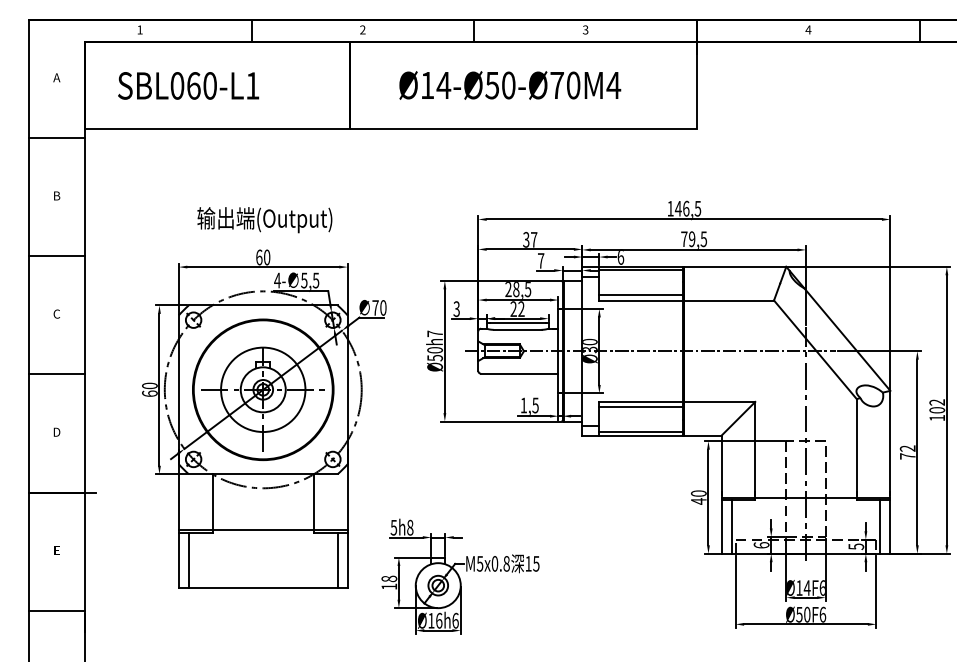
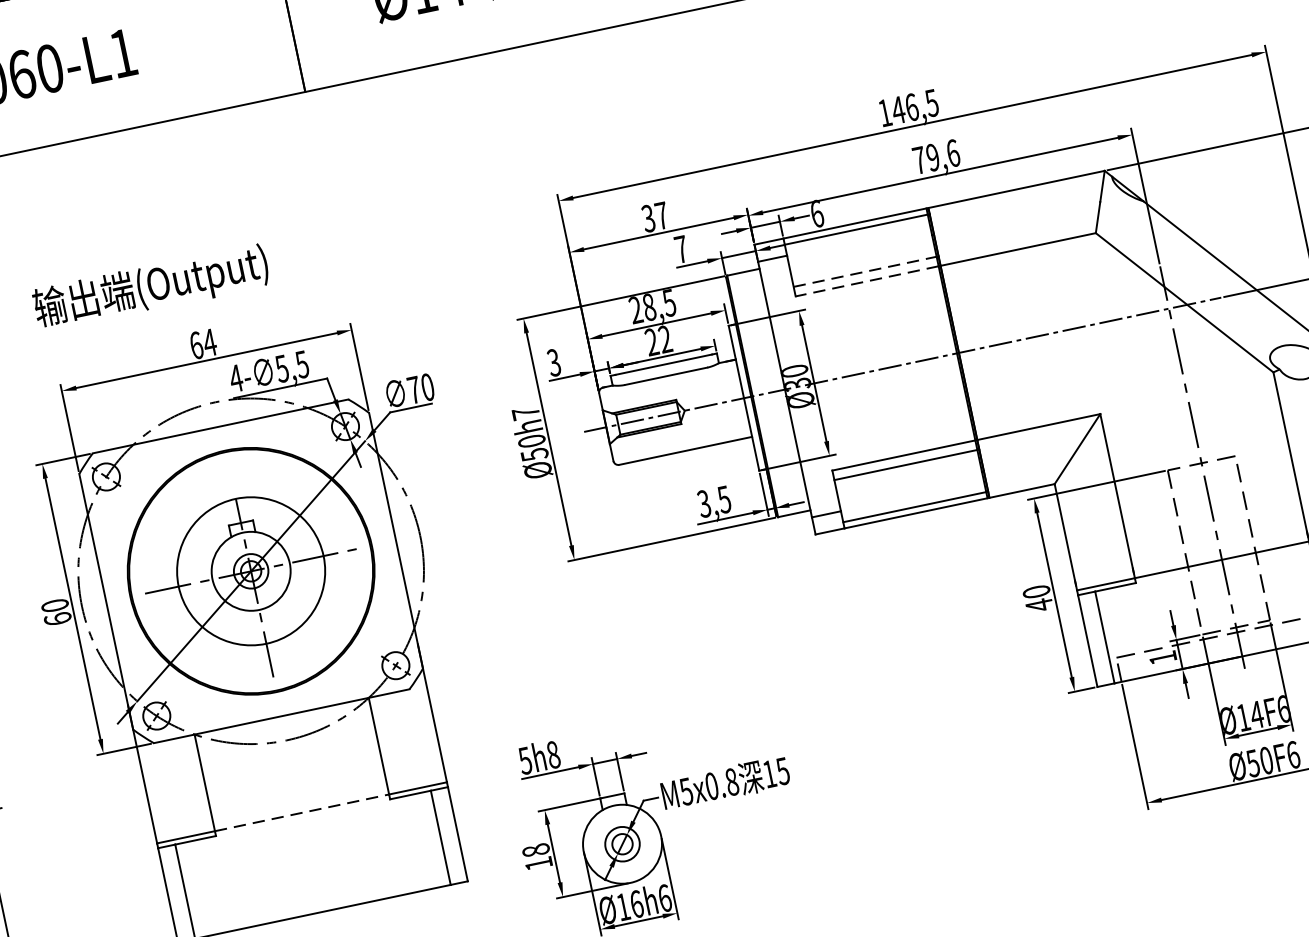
text: (264, 220) -> (150, 288), moved
text: (703, 239) -> (952, 153), 79,5 -> 79,6
text: (266, 257) -> (208, 342), 60 -> 64
line: (640, 294) -> (864, 271), solid -> dashed
line: (640, 300) -> (866, 281), solid -> dashed
text: (523, 405) -> (703, 504), 1,5 -> 3,5
line: (263, 530) -> (302, 812), solid -> dashed
text: (761, 545) -> (1162, 658), 6 -> 1

